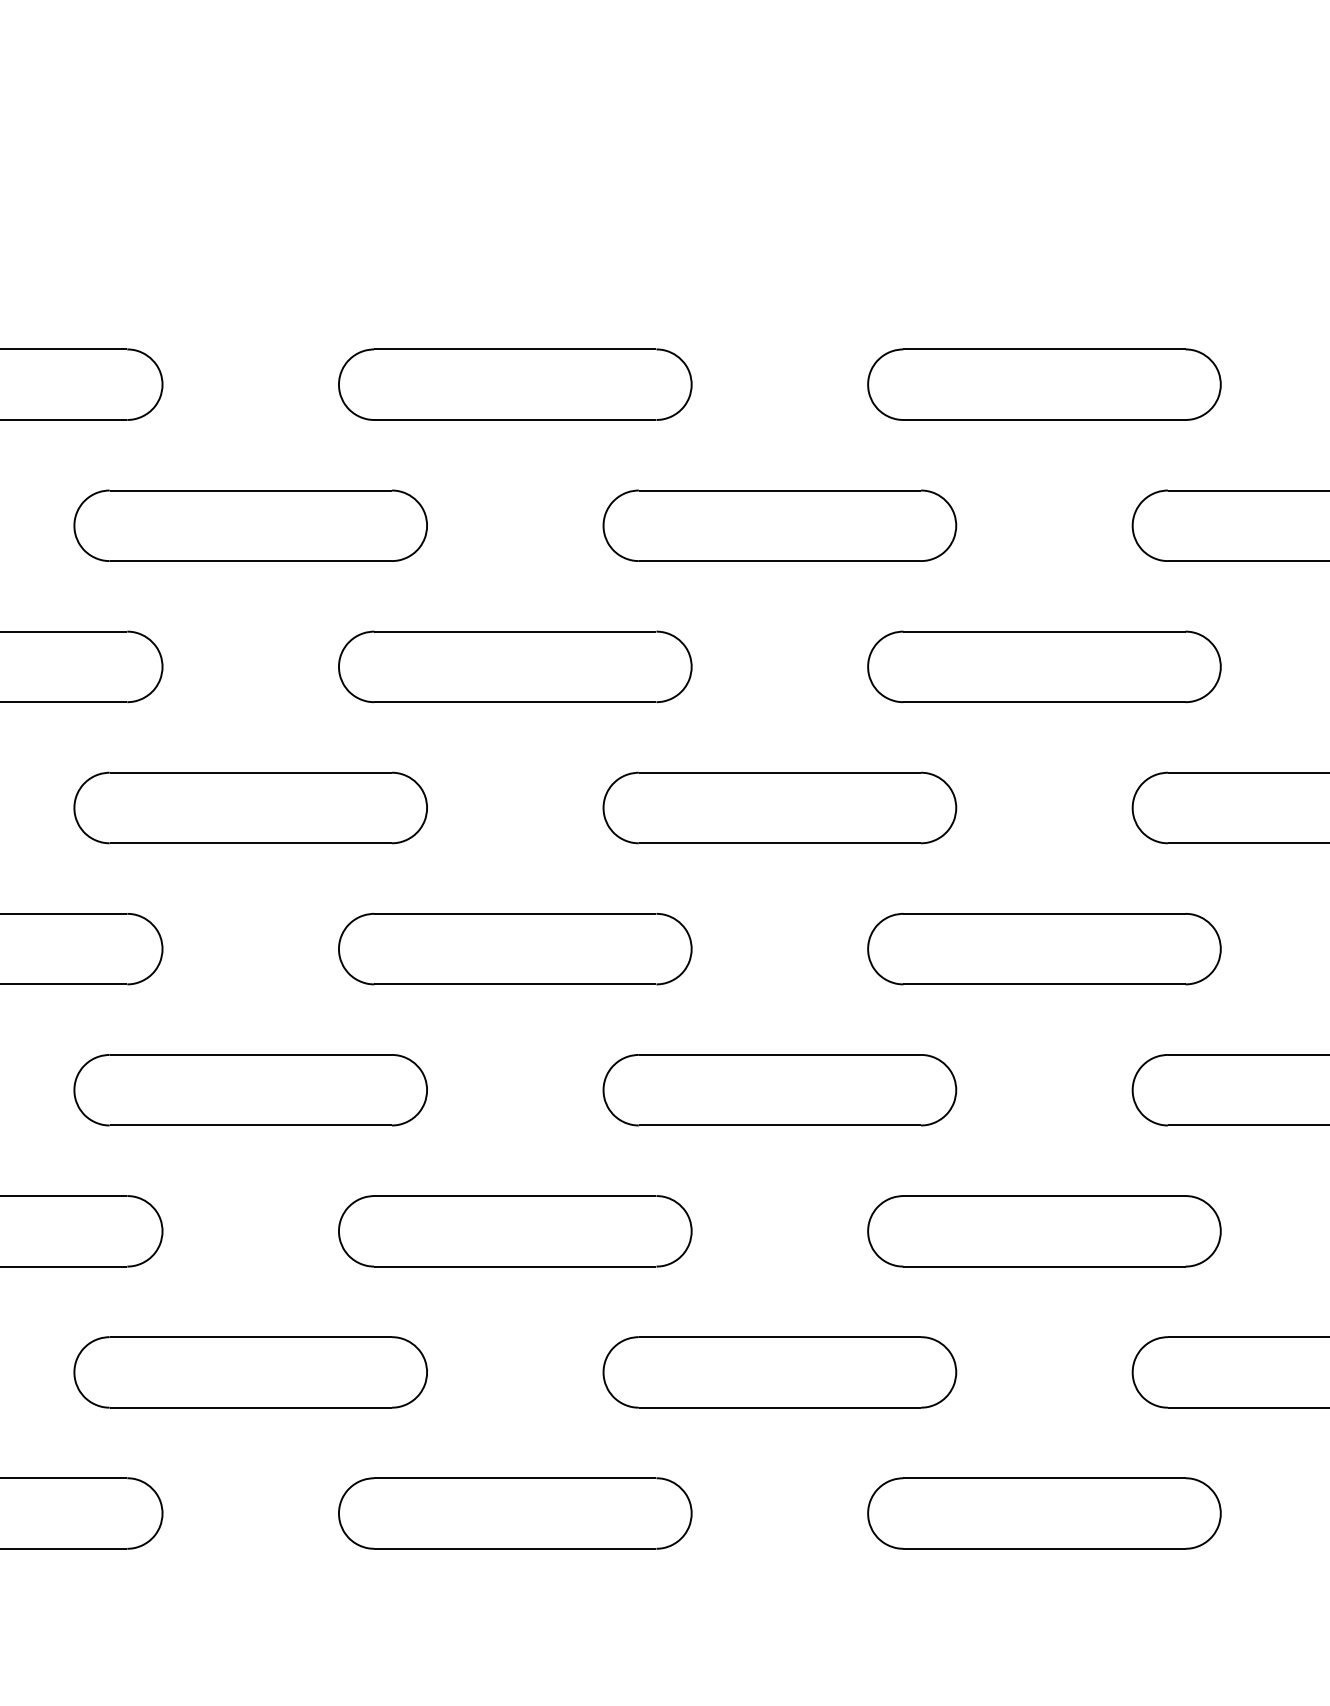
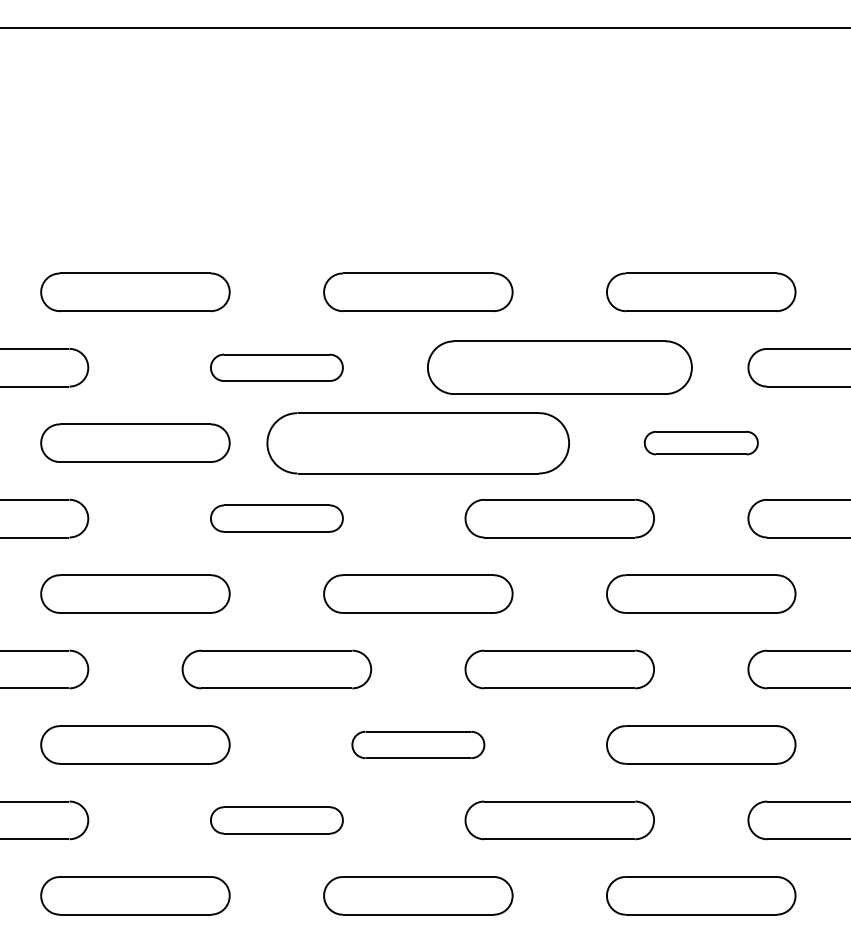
part: (249, 525) -> (276, 367), size x0.7
part: (779, 525) -> (559, 367), size x1.4
part: (515, 665) -> (418, 442), size x1.6
part: (1044, 665) -> (701, 442), size x0.6
part: (249, 807) -> (276, 518), size x0.7
part: (515, 1230) -> (418, 744), size x0.7
part: (249, 1372) -> (276, 820), size x0.7

